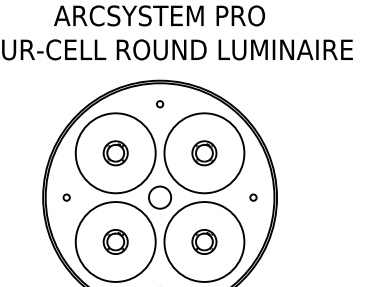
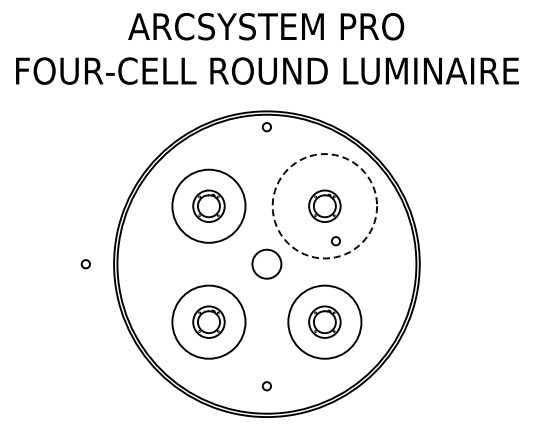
circle: (159, 104) -> (266, 127), moved
circle: (115, 153) -> (208, 206), size x0.7
circle: (204, 153) -> (324, 206), solid -> dashed
circle: (66, 197) -> (85, 264), moved
circle: (253, 197) -> (335, 241), moved
circle: (115, 241) -> (208, 321), size x0.7
circle: (204, 241) -> (324, 321), size x0.7

